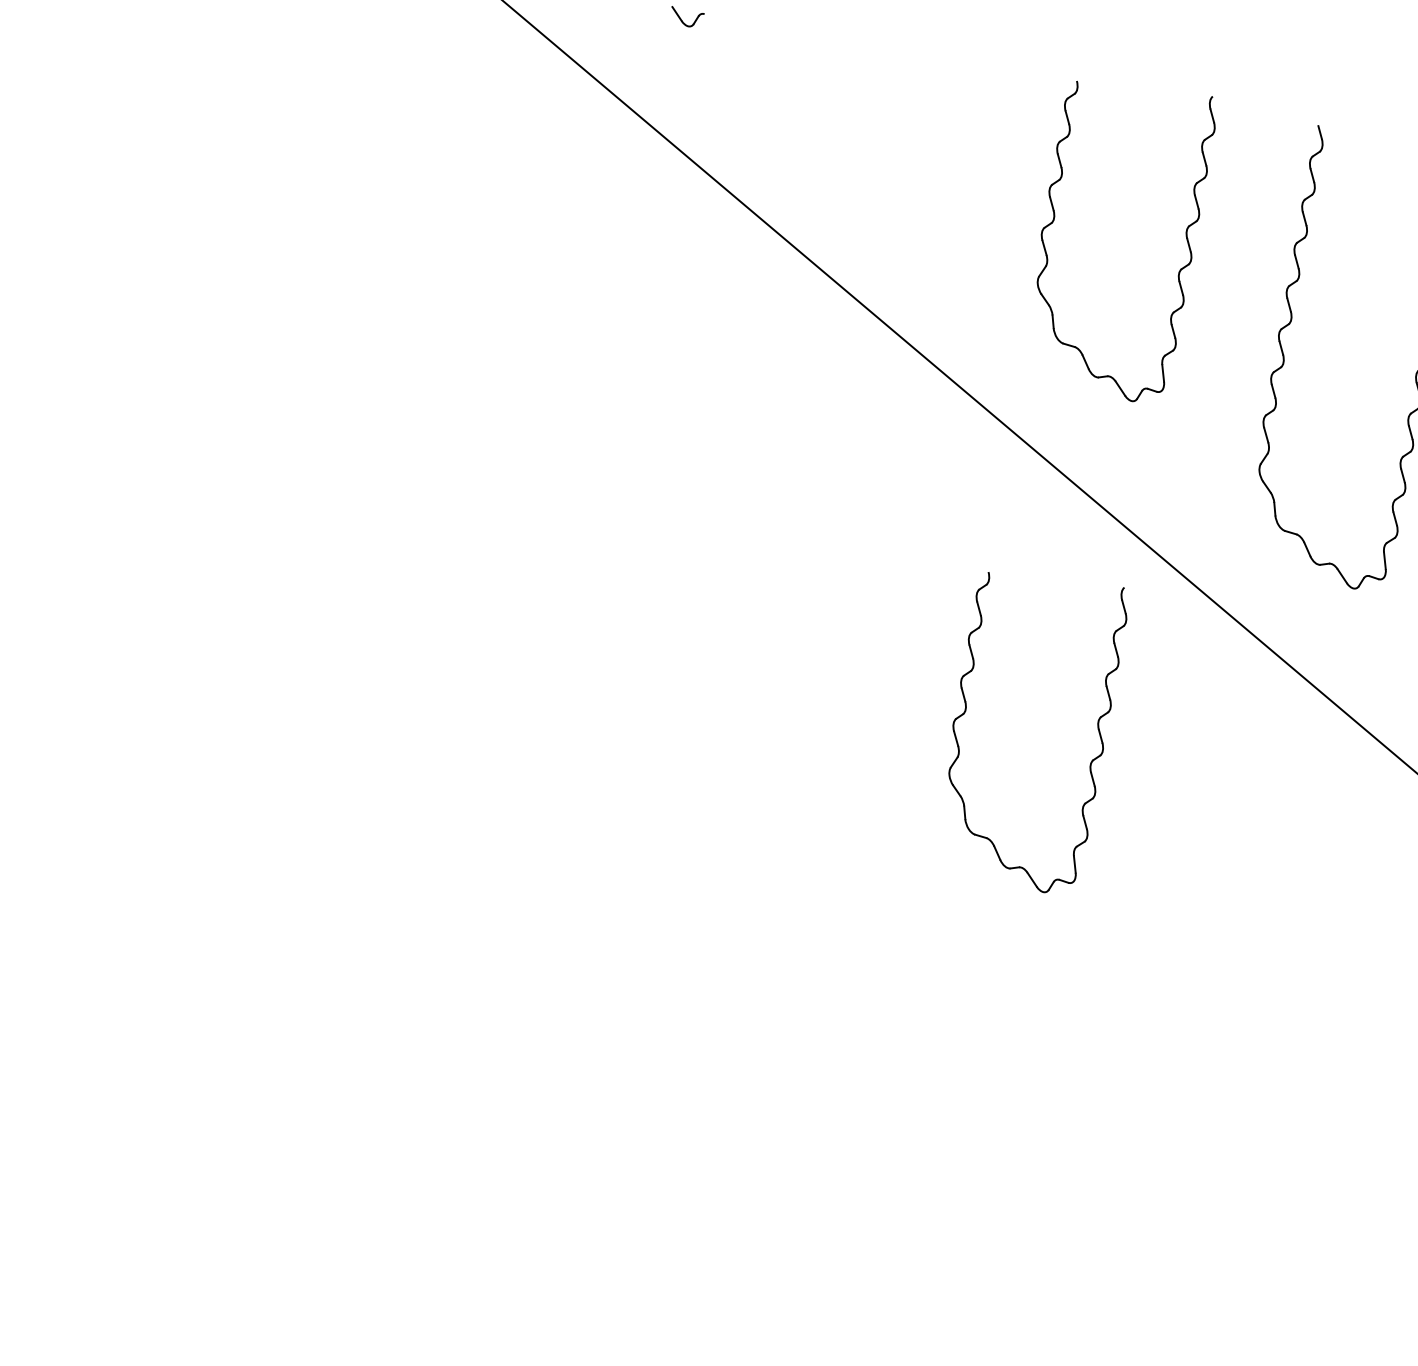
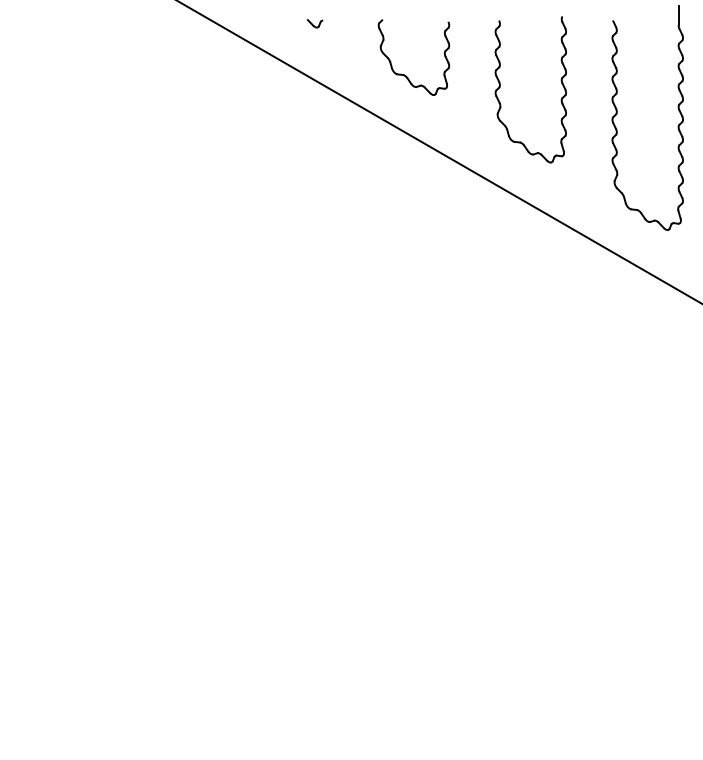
part: (856, 159) -> (404, 74), added
part: (966, 714) -> (500, 319), removed

